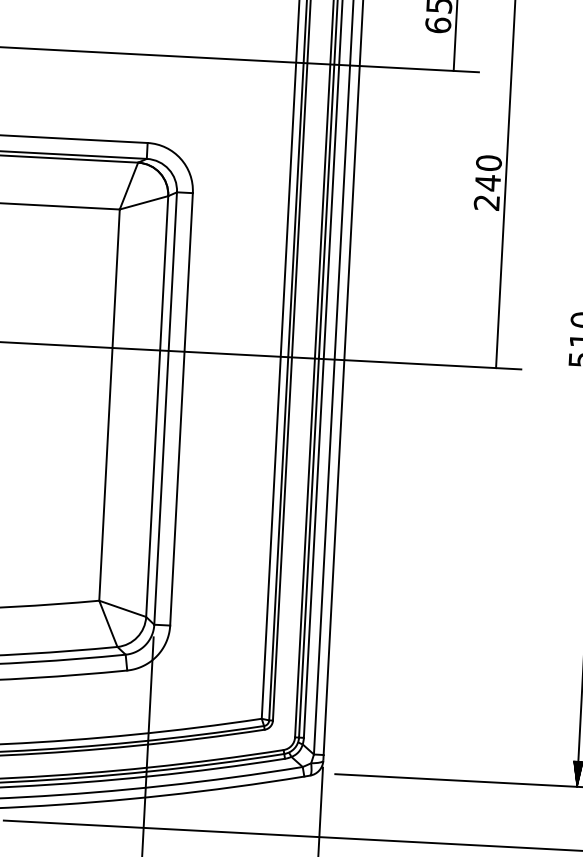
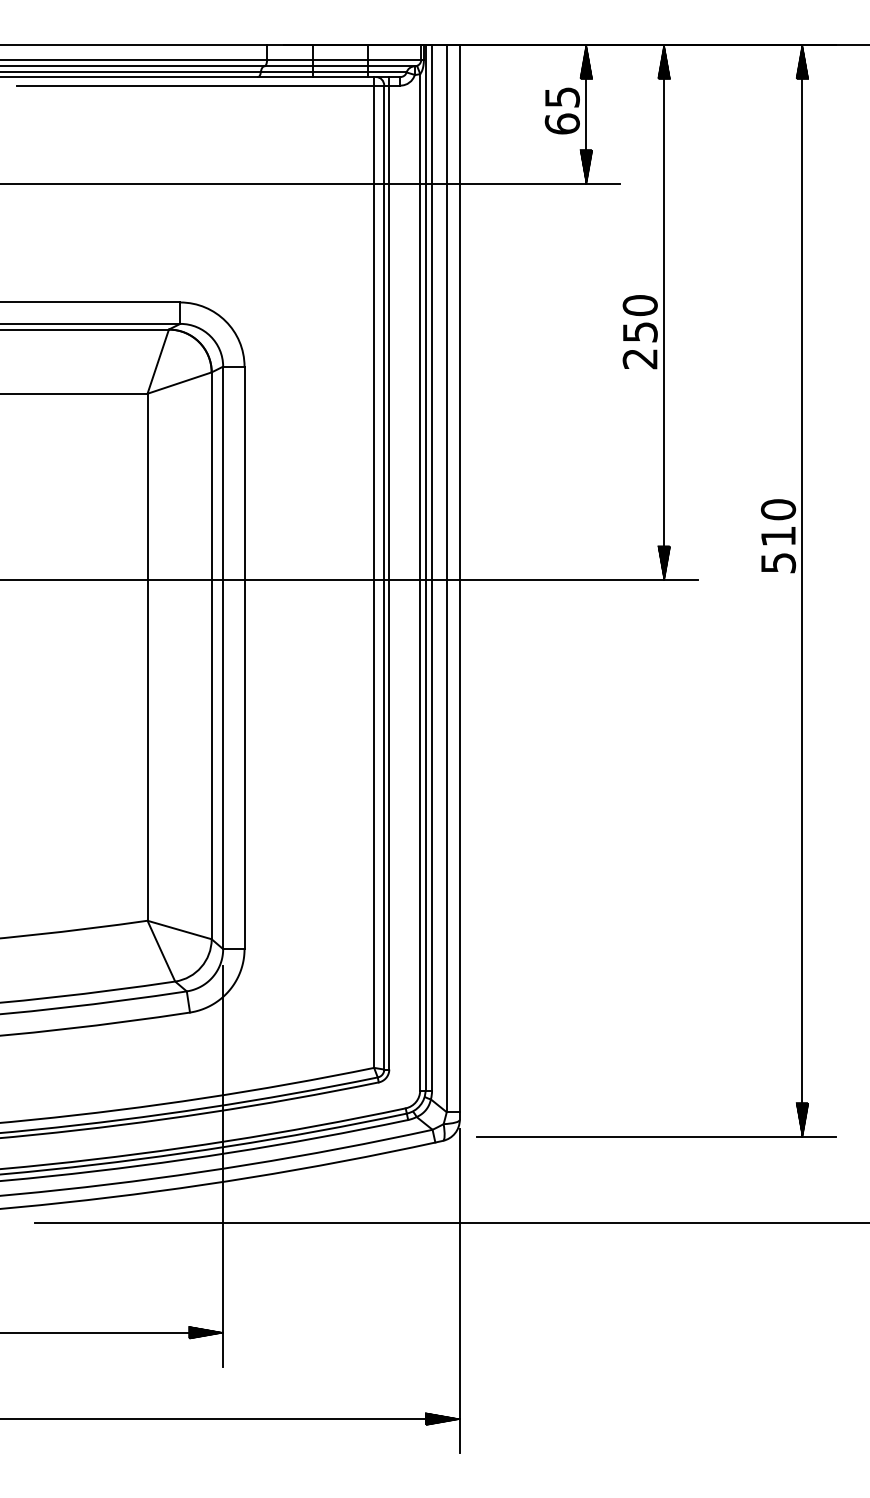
hatch: (454, 57) -> (586, 166), added
text: (488, 183) -> (640, 332), 240 -> 250
hatch: (496, 355) -> (664, 563), added

